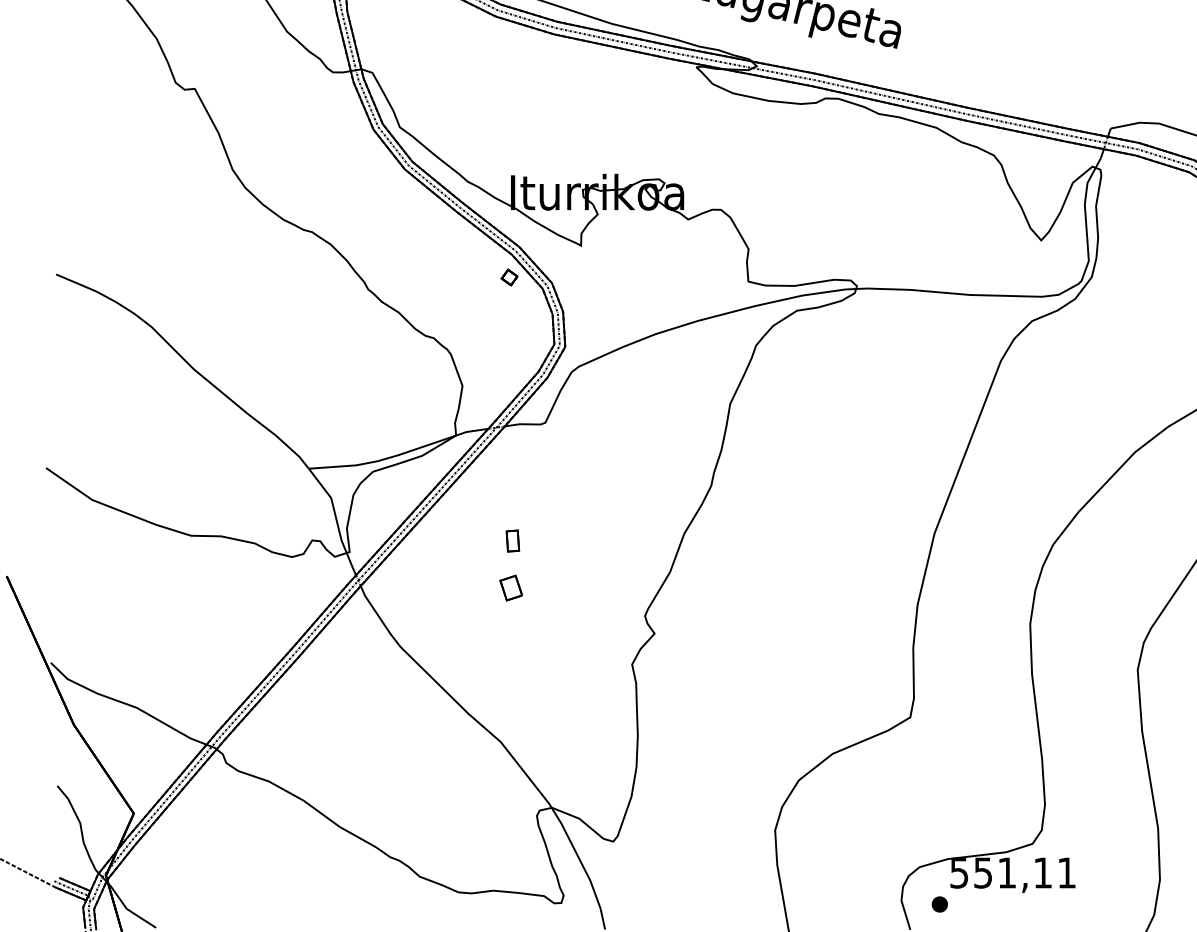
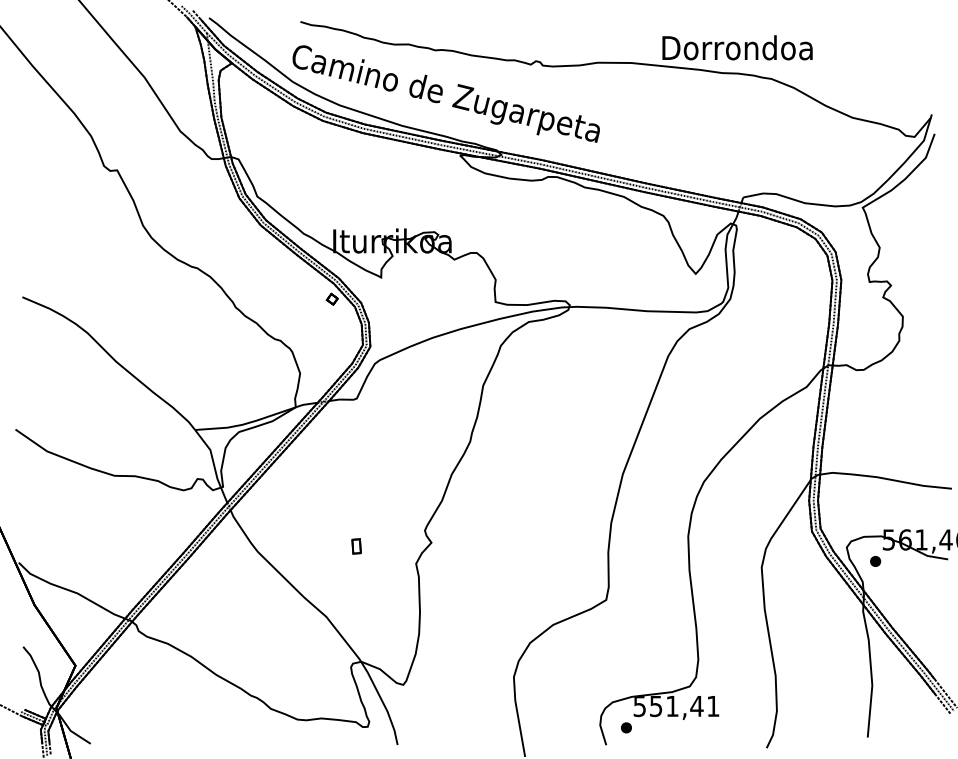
part: (512, 541) -> (356, 546), moved
part: (511, 587) -> (333, 511), removed
text: (1042, 873) -> (696, 706), 551,11 -> 551,41

